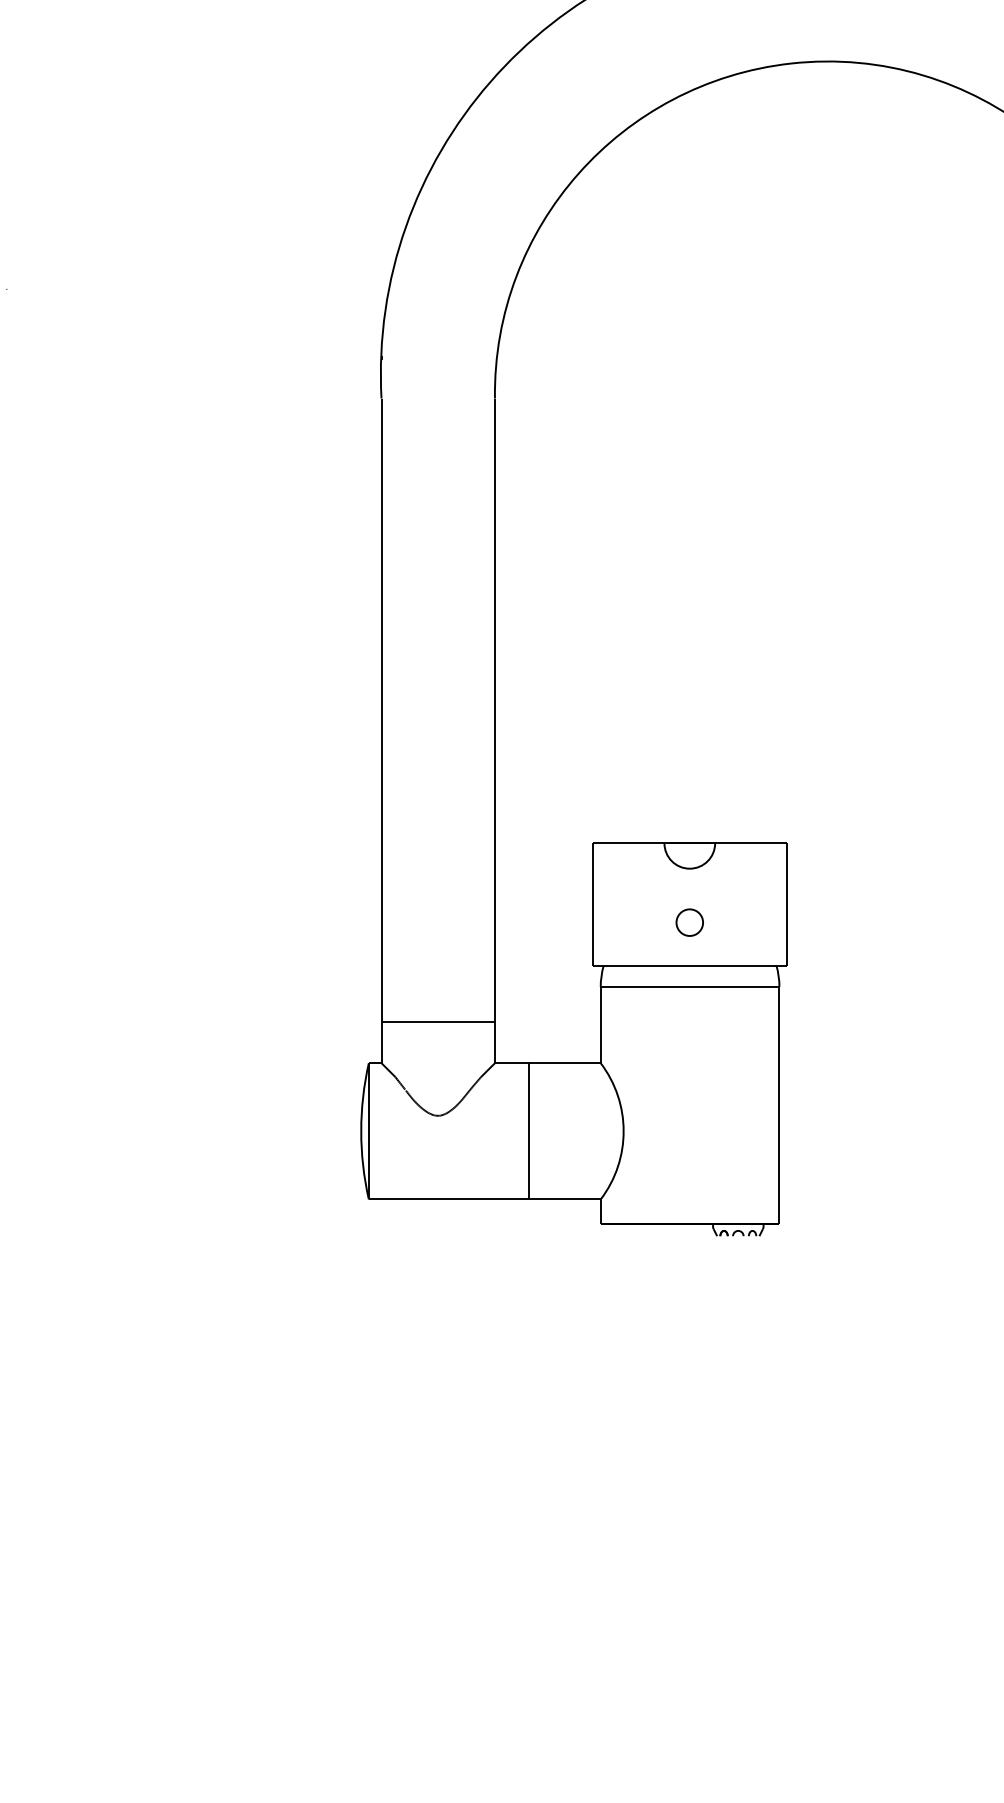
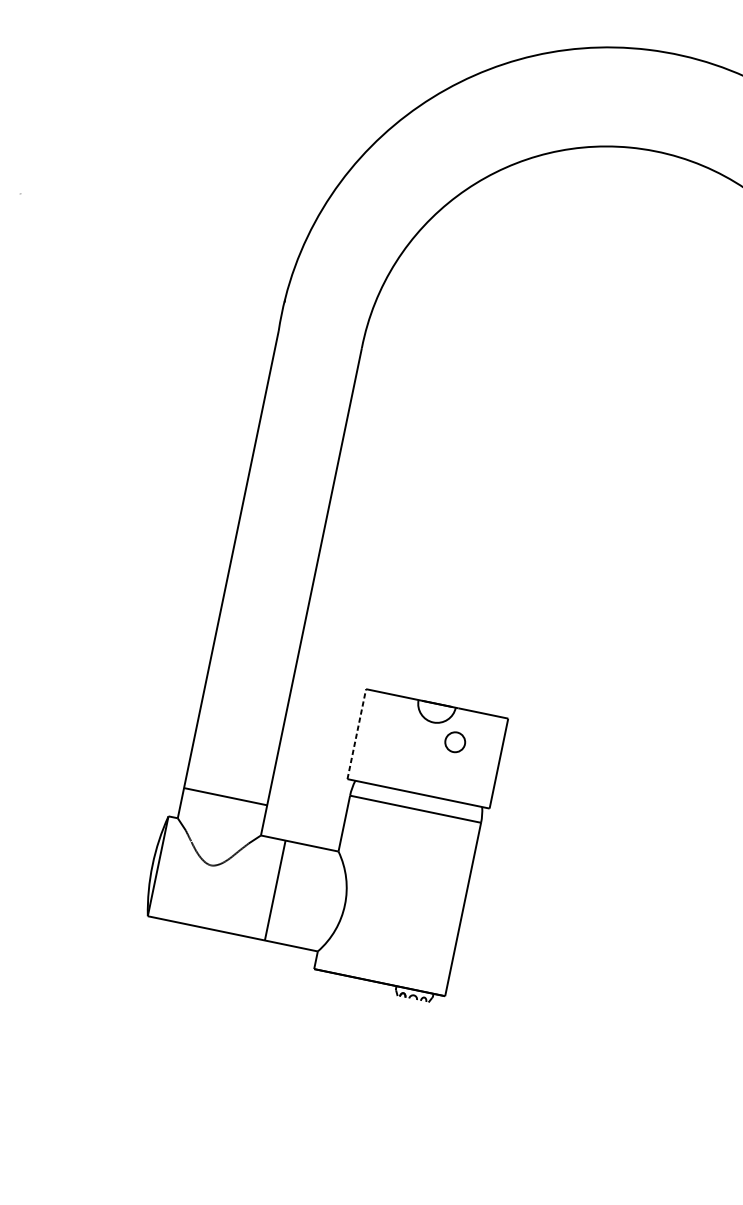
line: (592, 904) -> (356, 733), solid -> dashed
part: (689, 922) -> (455, 742), moved

